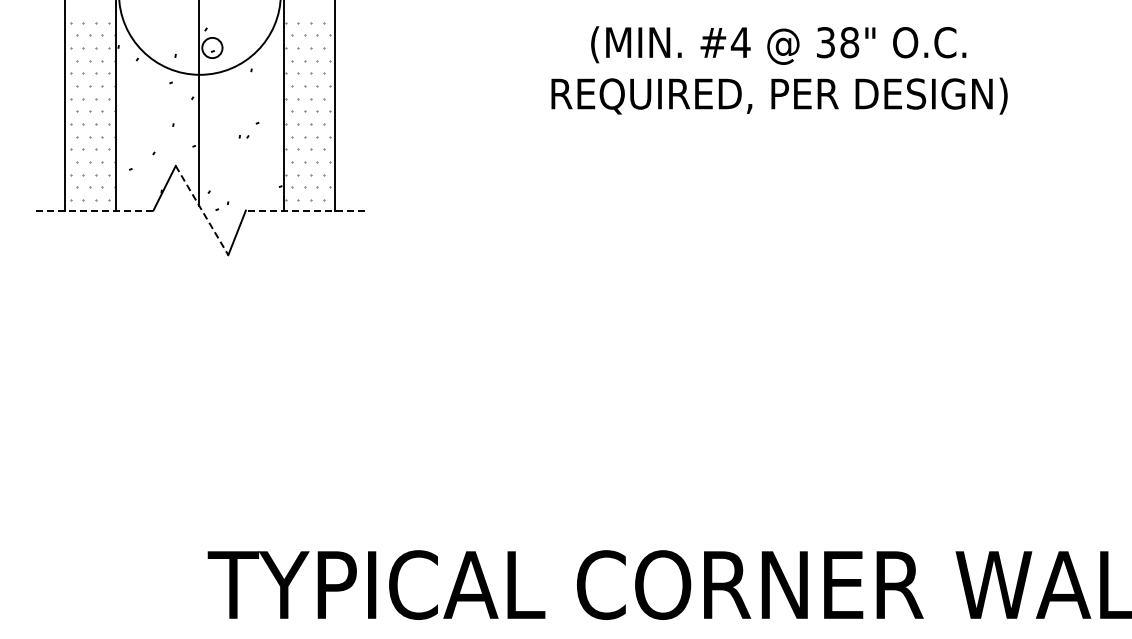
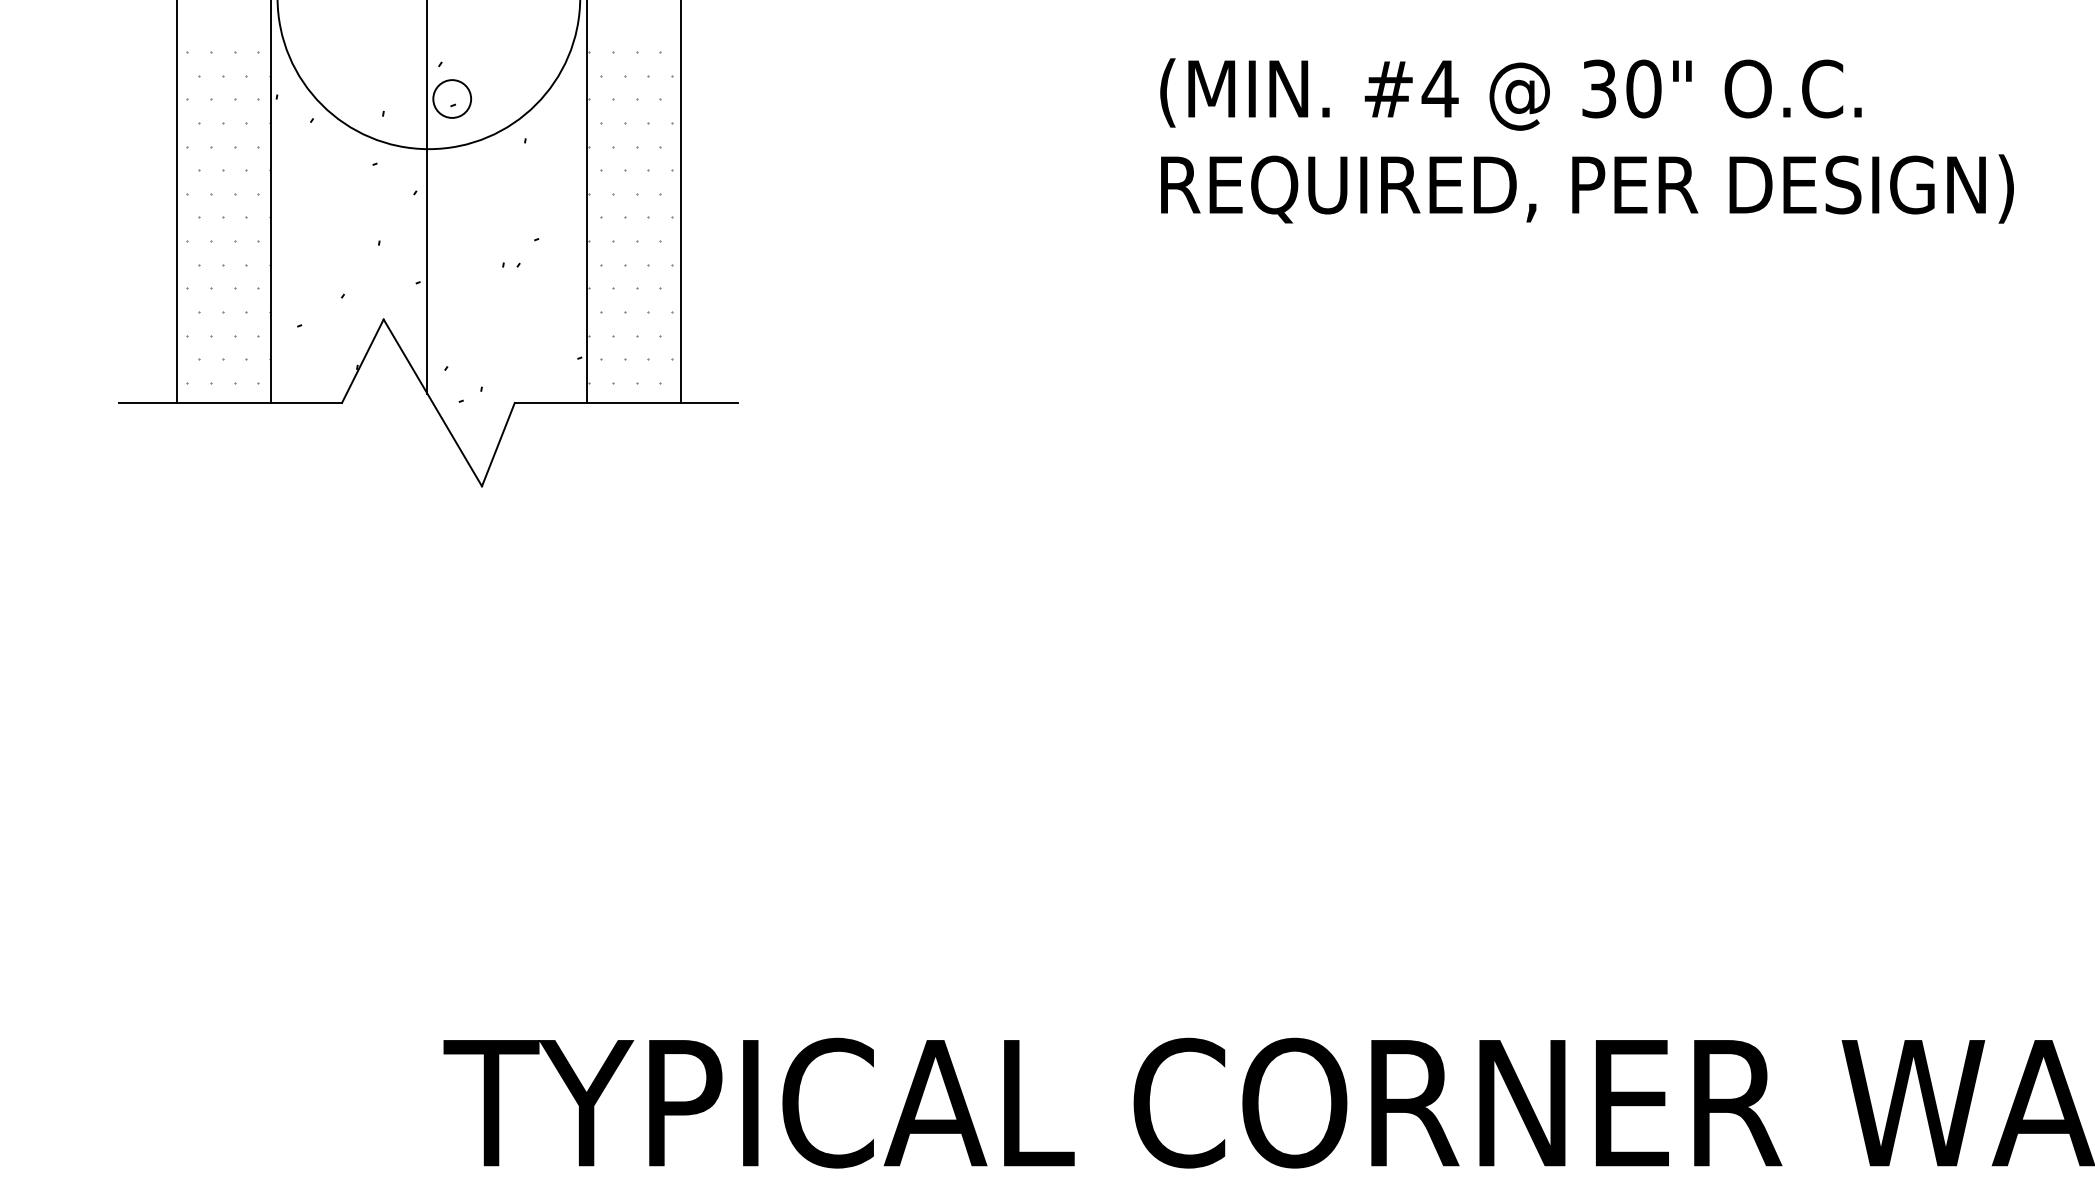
text: (849, 42) -> (1643, 88), 38" -> 30"
text: (779, 95) -> (1587, 187), moved
line: (93, 210) -> (229, 402), dashed -> solid
line: (202, 210) -> (433, 402), dashed -> solid
line: (305, 210) -> (626, 402), dashed -> solid

